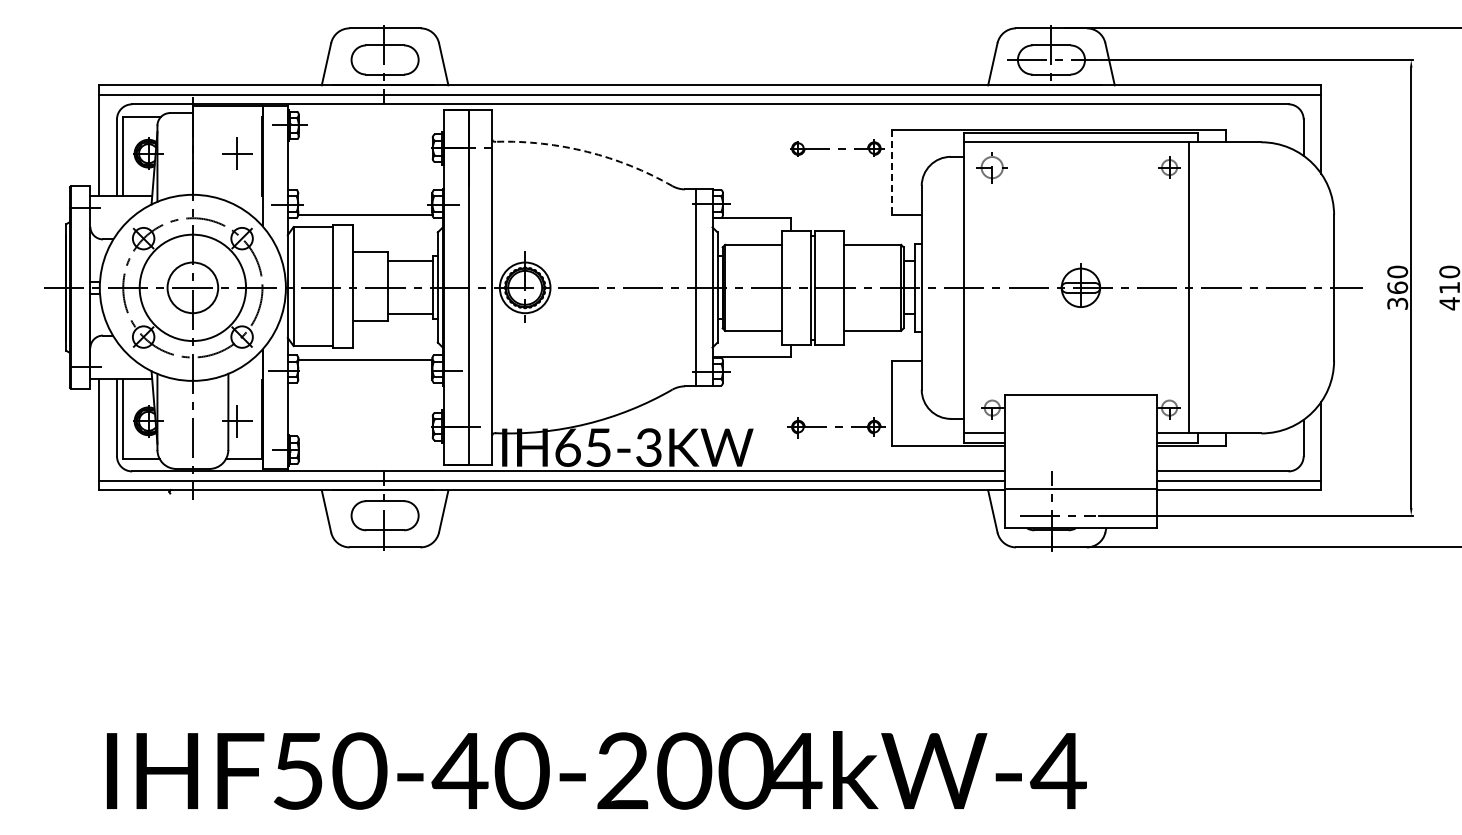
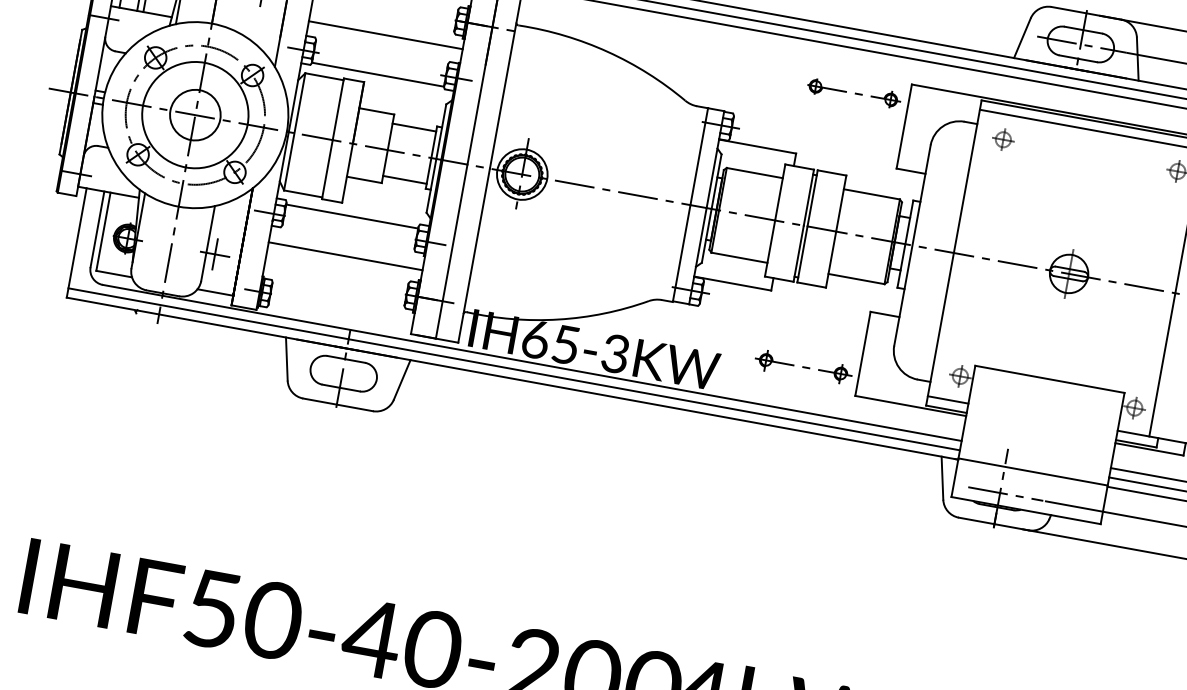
arc: (587, 151) -> (608, 51), dashed -> solid
part: (992, 167) -> (1003, 139), size x0.71
line: (892, 172) -> (904, 126), dashed -> solid
line: (365, 175) -> (385, 35), added
line: (365, 399) -> (345, 255), added

